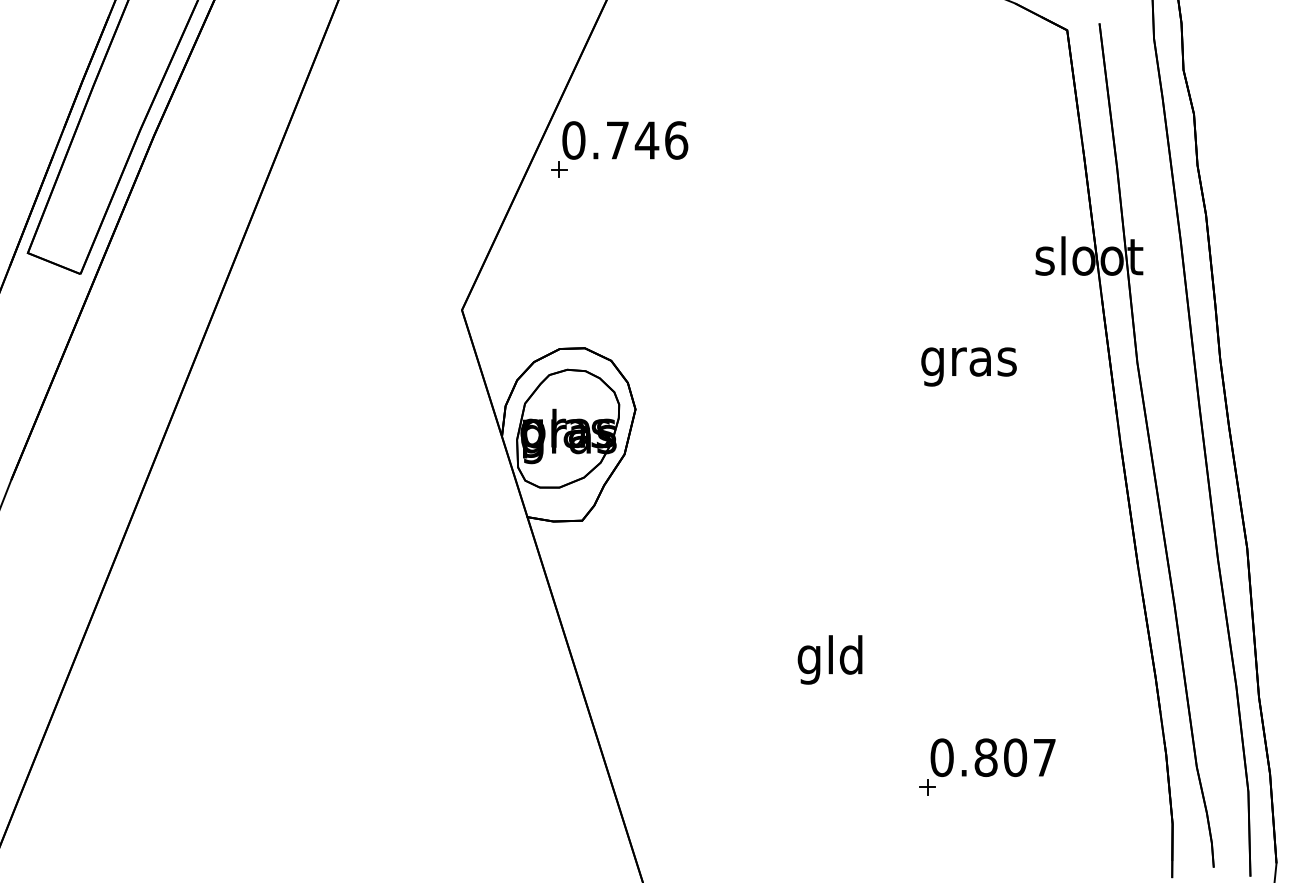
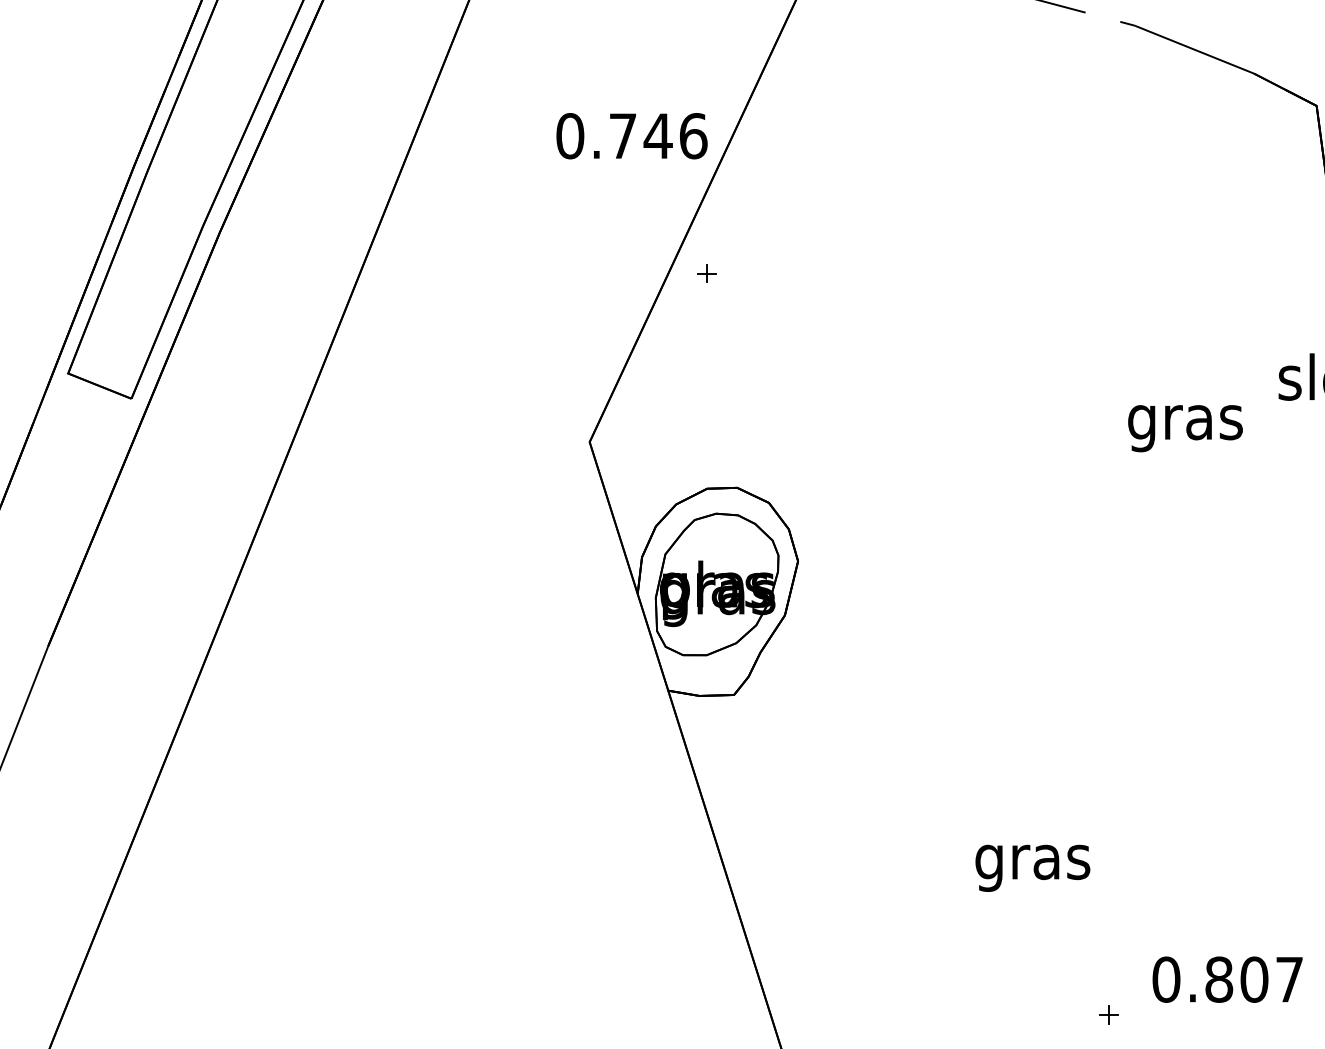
text: (625, 140) -> (632, 136), moved
text: (968, 366) -> (1184, 428), moved
text: (830, 659) -> (1032, 861), gld -> gras
part: (927, 787) -> (1109, 1015), moved

